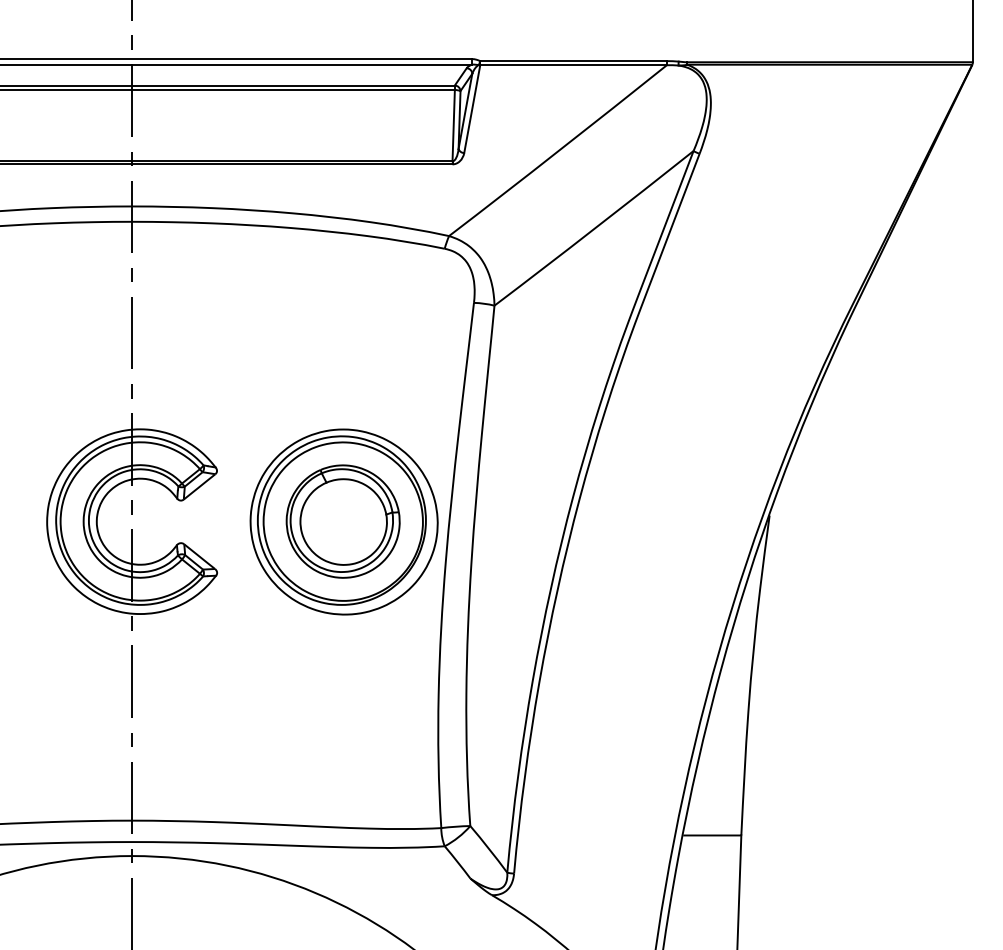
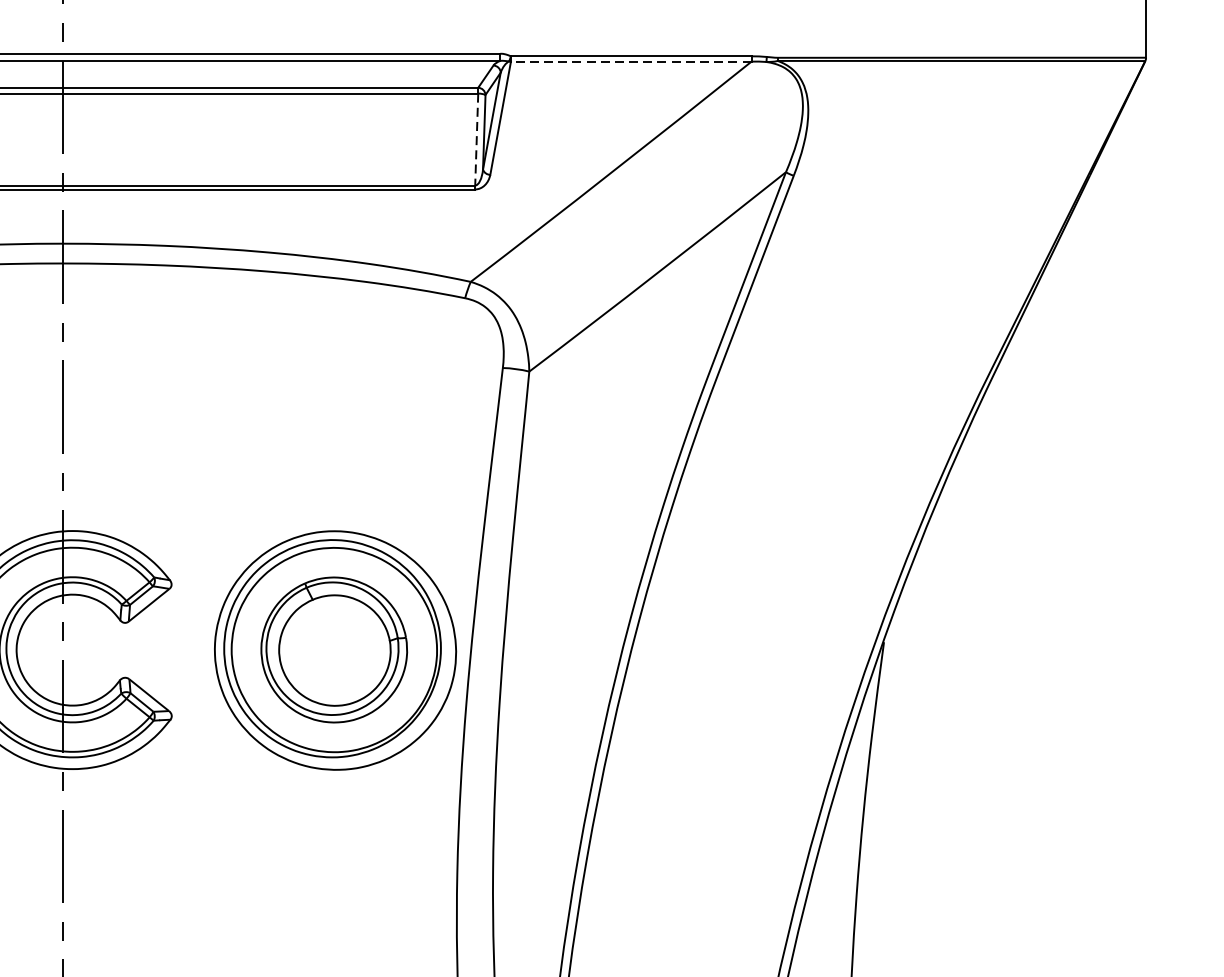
line: (573, 65) -> (631, 61), solid -> dashed
line: (453, 125) -> (476, 139), solid -> dashed

